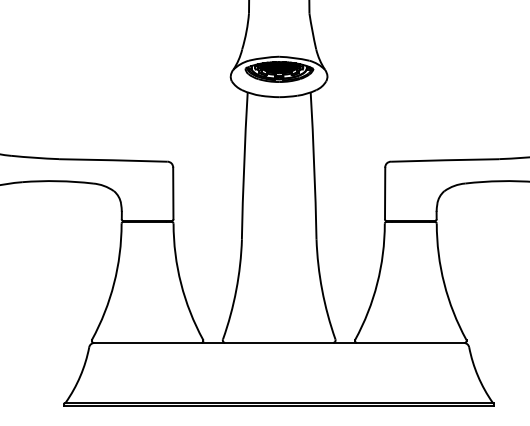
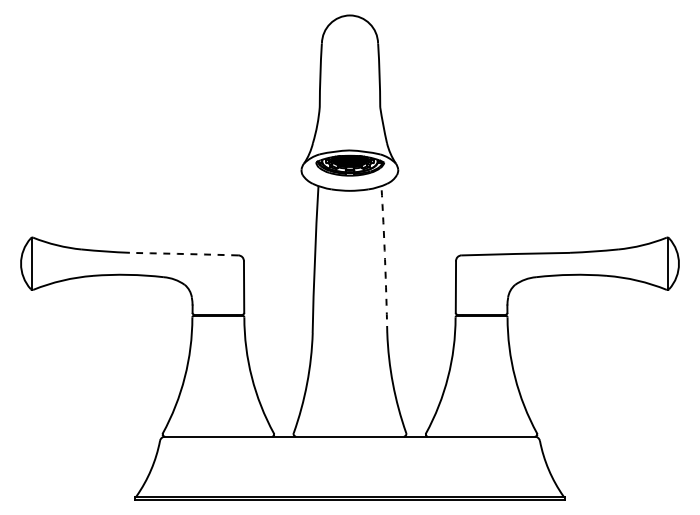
arc: (113, 160) -> (184, 254), solid -> dashed
arc: (314, 165) -> (385, 259), solid -> dashed

